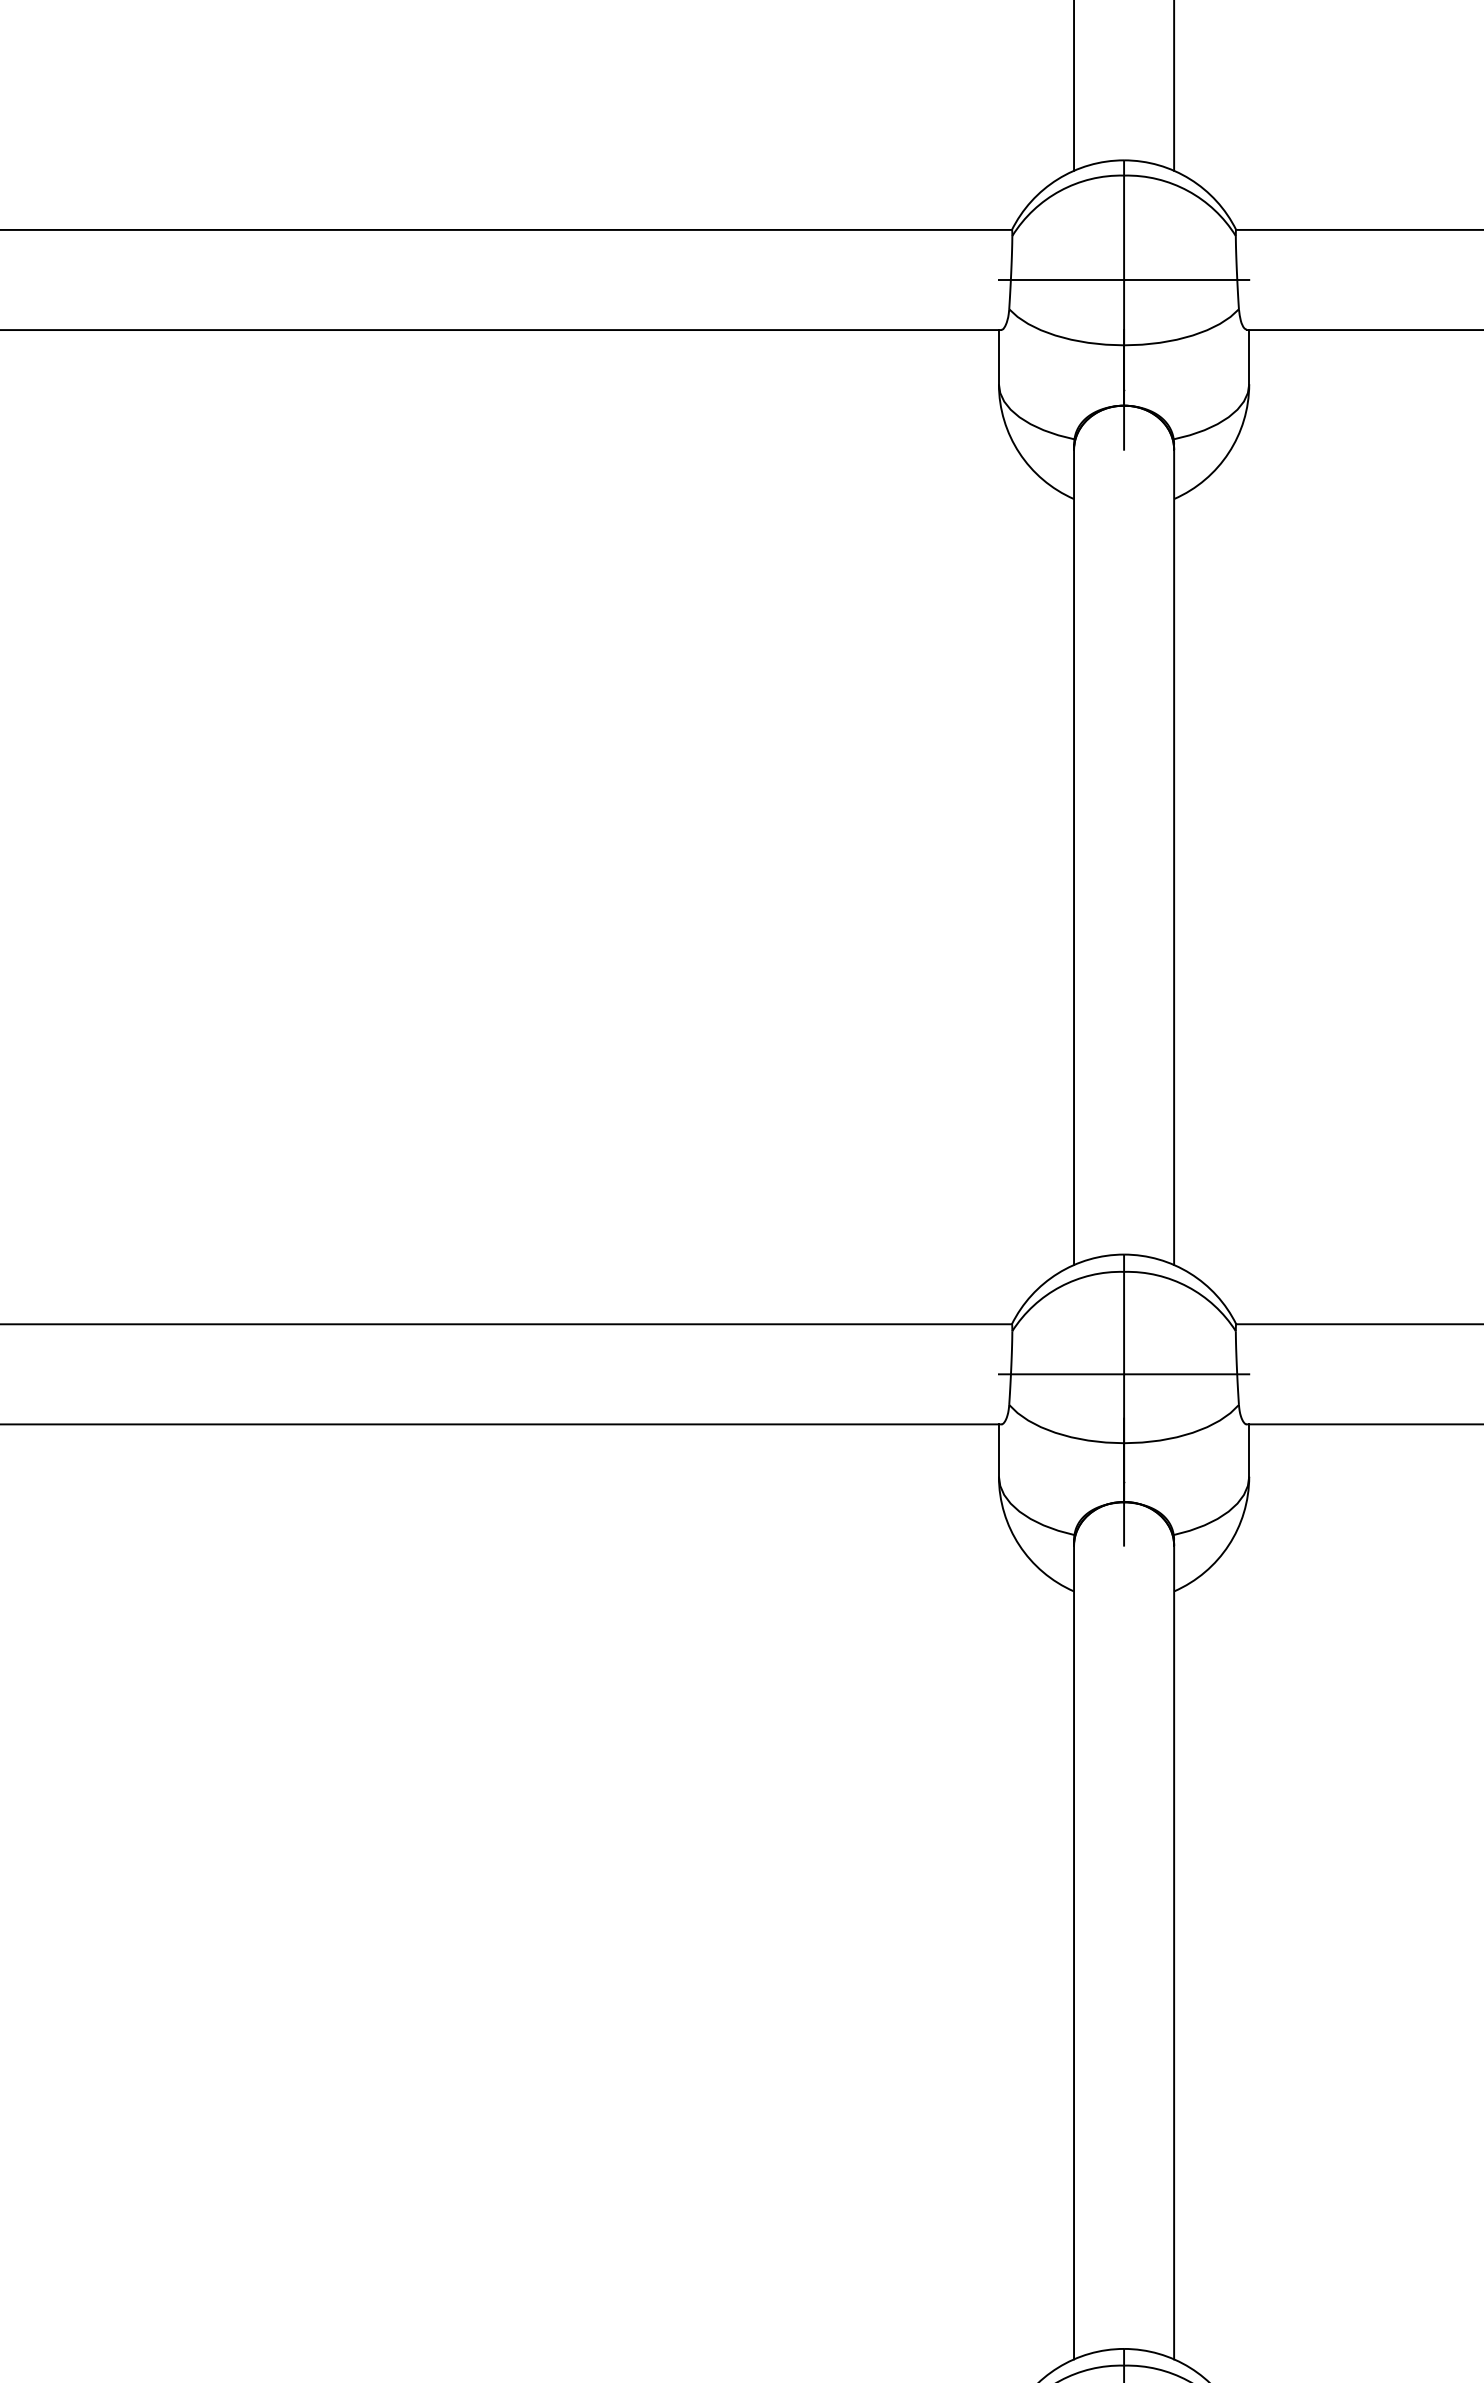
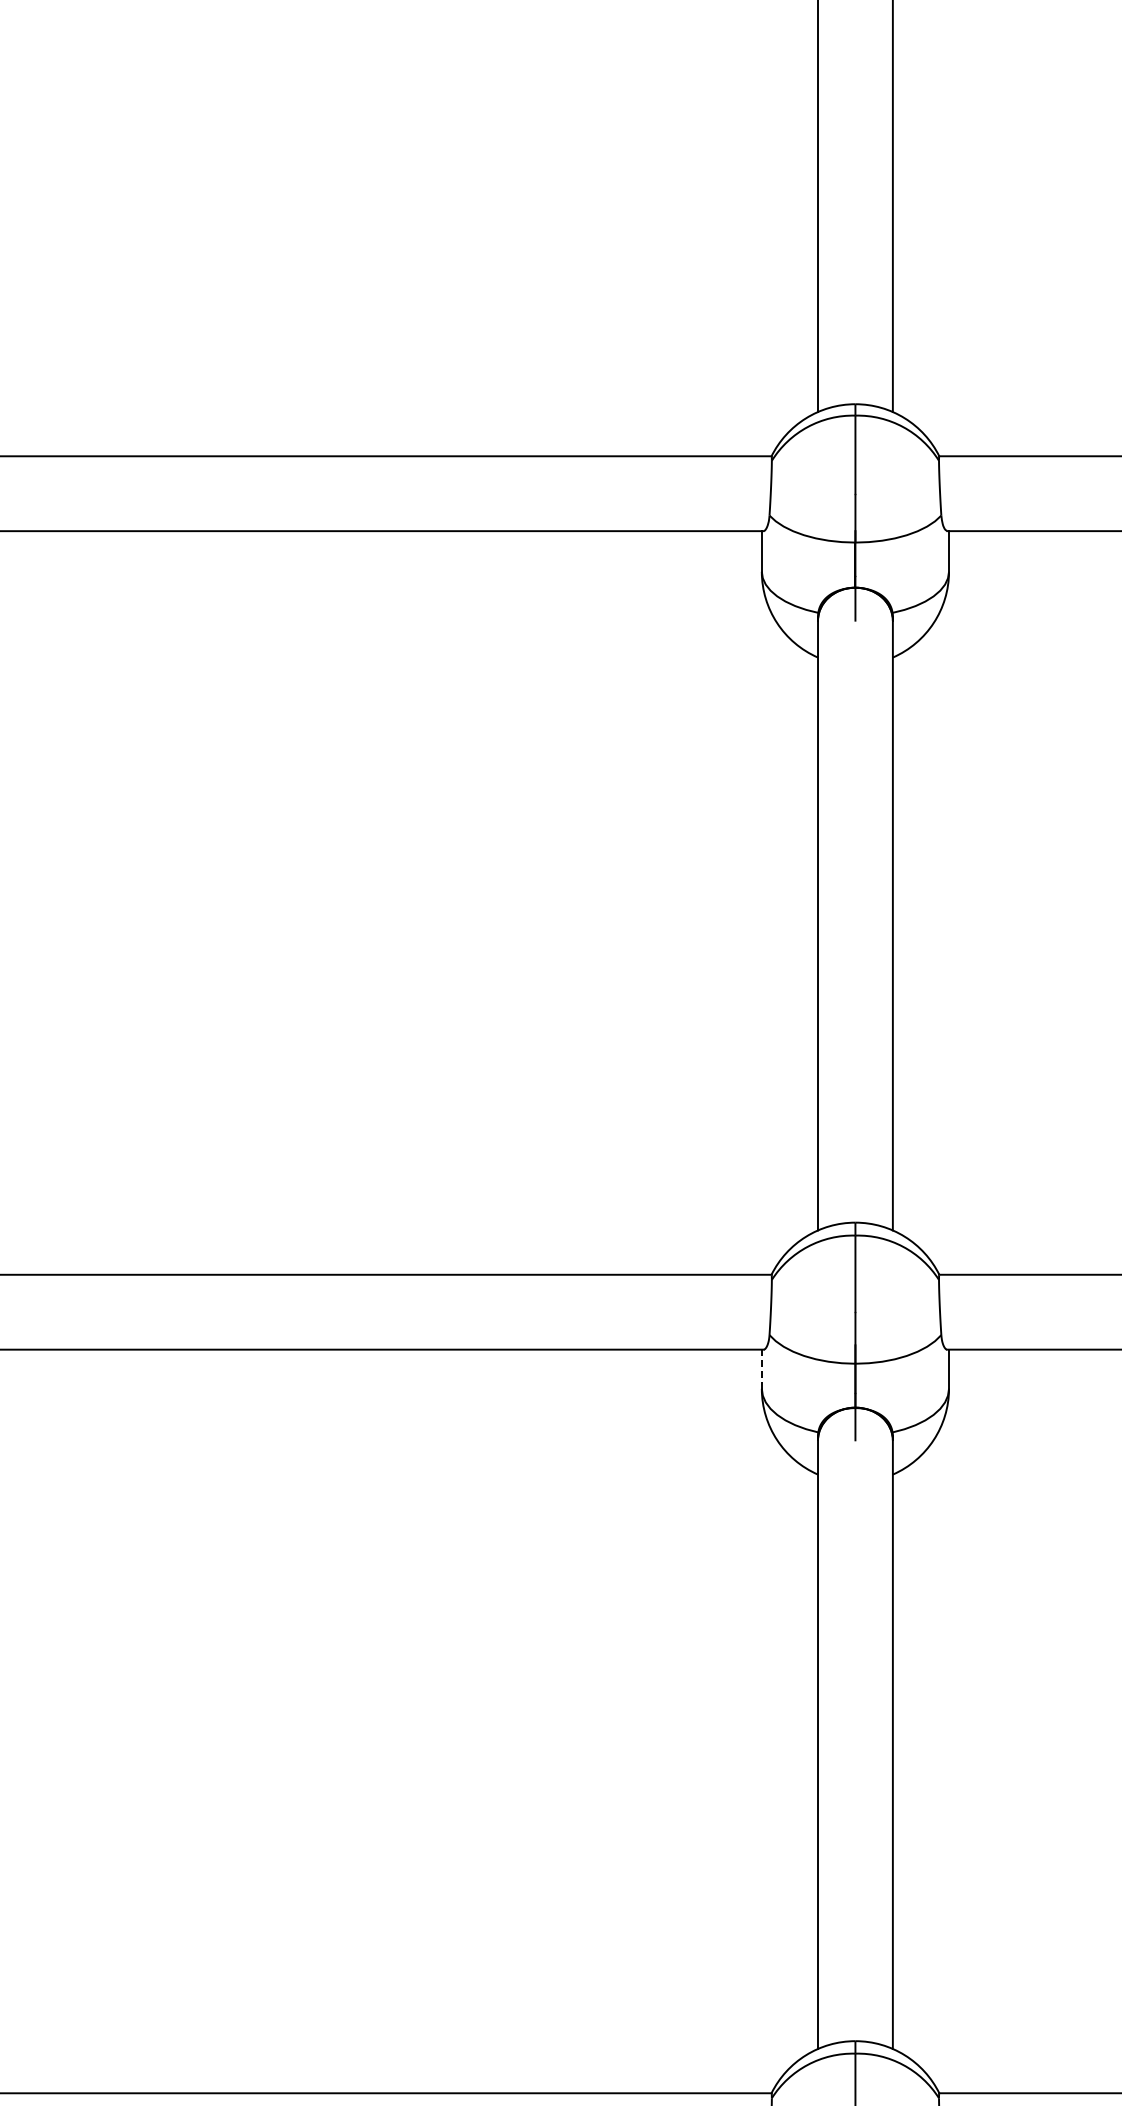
line: (1124, 279) -> (855, 493), removed
line: (1124, 1374) -> (855, 1312), removed
line: (998, 1450) -> (761, 1369), solid -> dashed

